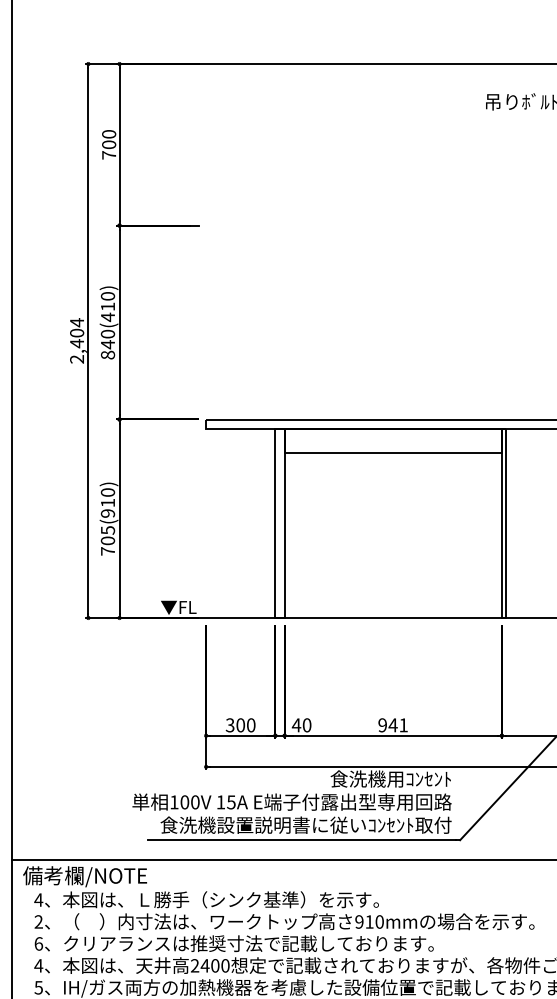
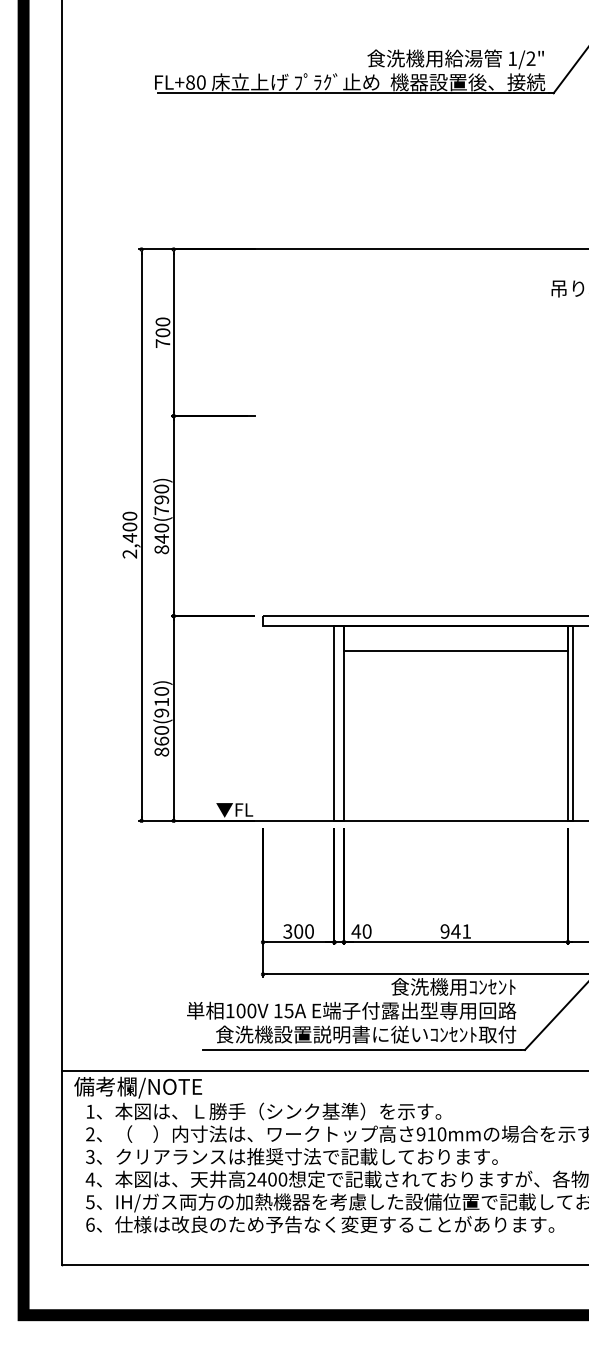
text: (107, 312) -> (161, 505), 840(410) -> 840(790)
text: (76, 322) -> (129, 516), 2,404 -> 2,400
text: (107, 541) -> (161, 741), 705(910) -> 860(910)
text: (38, 899) -> (90, 1111), 4 -> 1
text: (38, 943) -> (90, 1156), 6 -> 3

